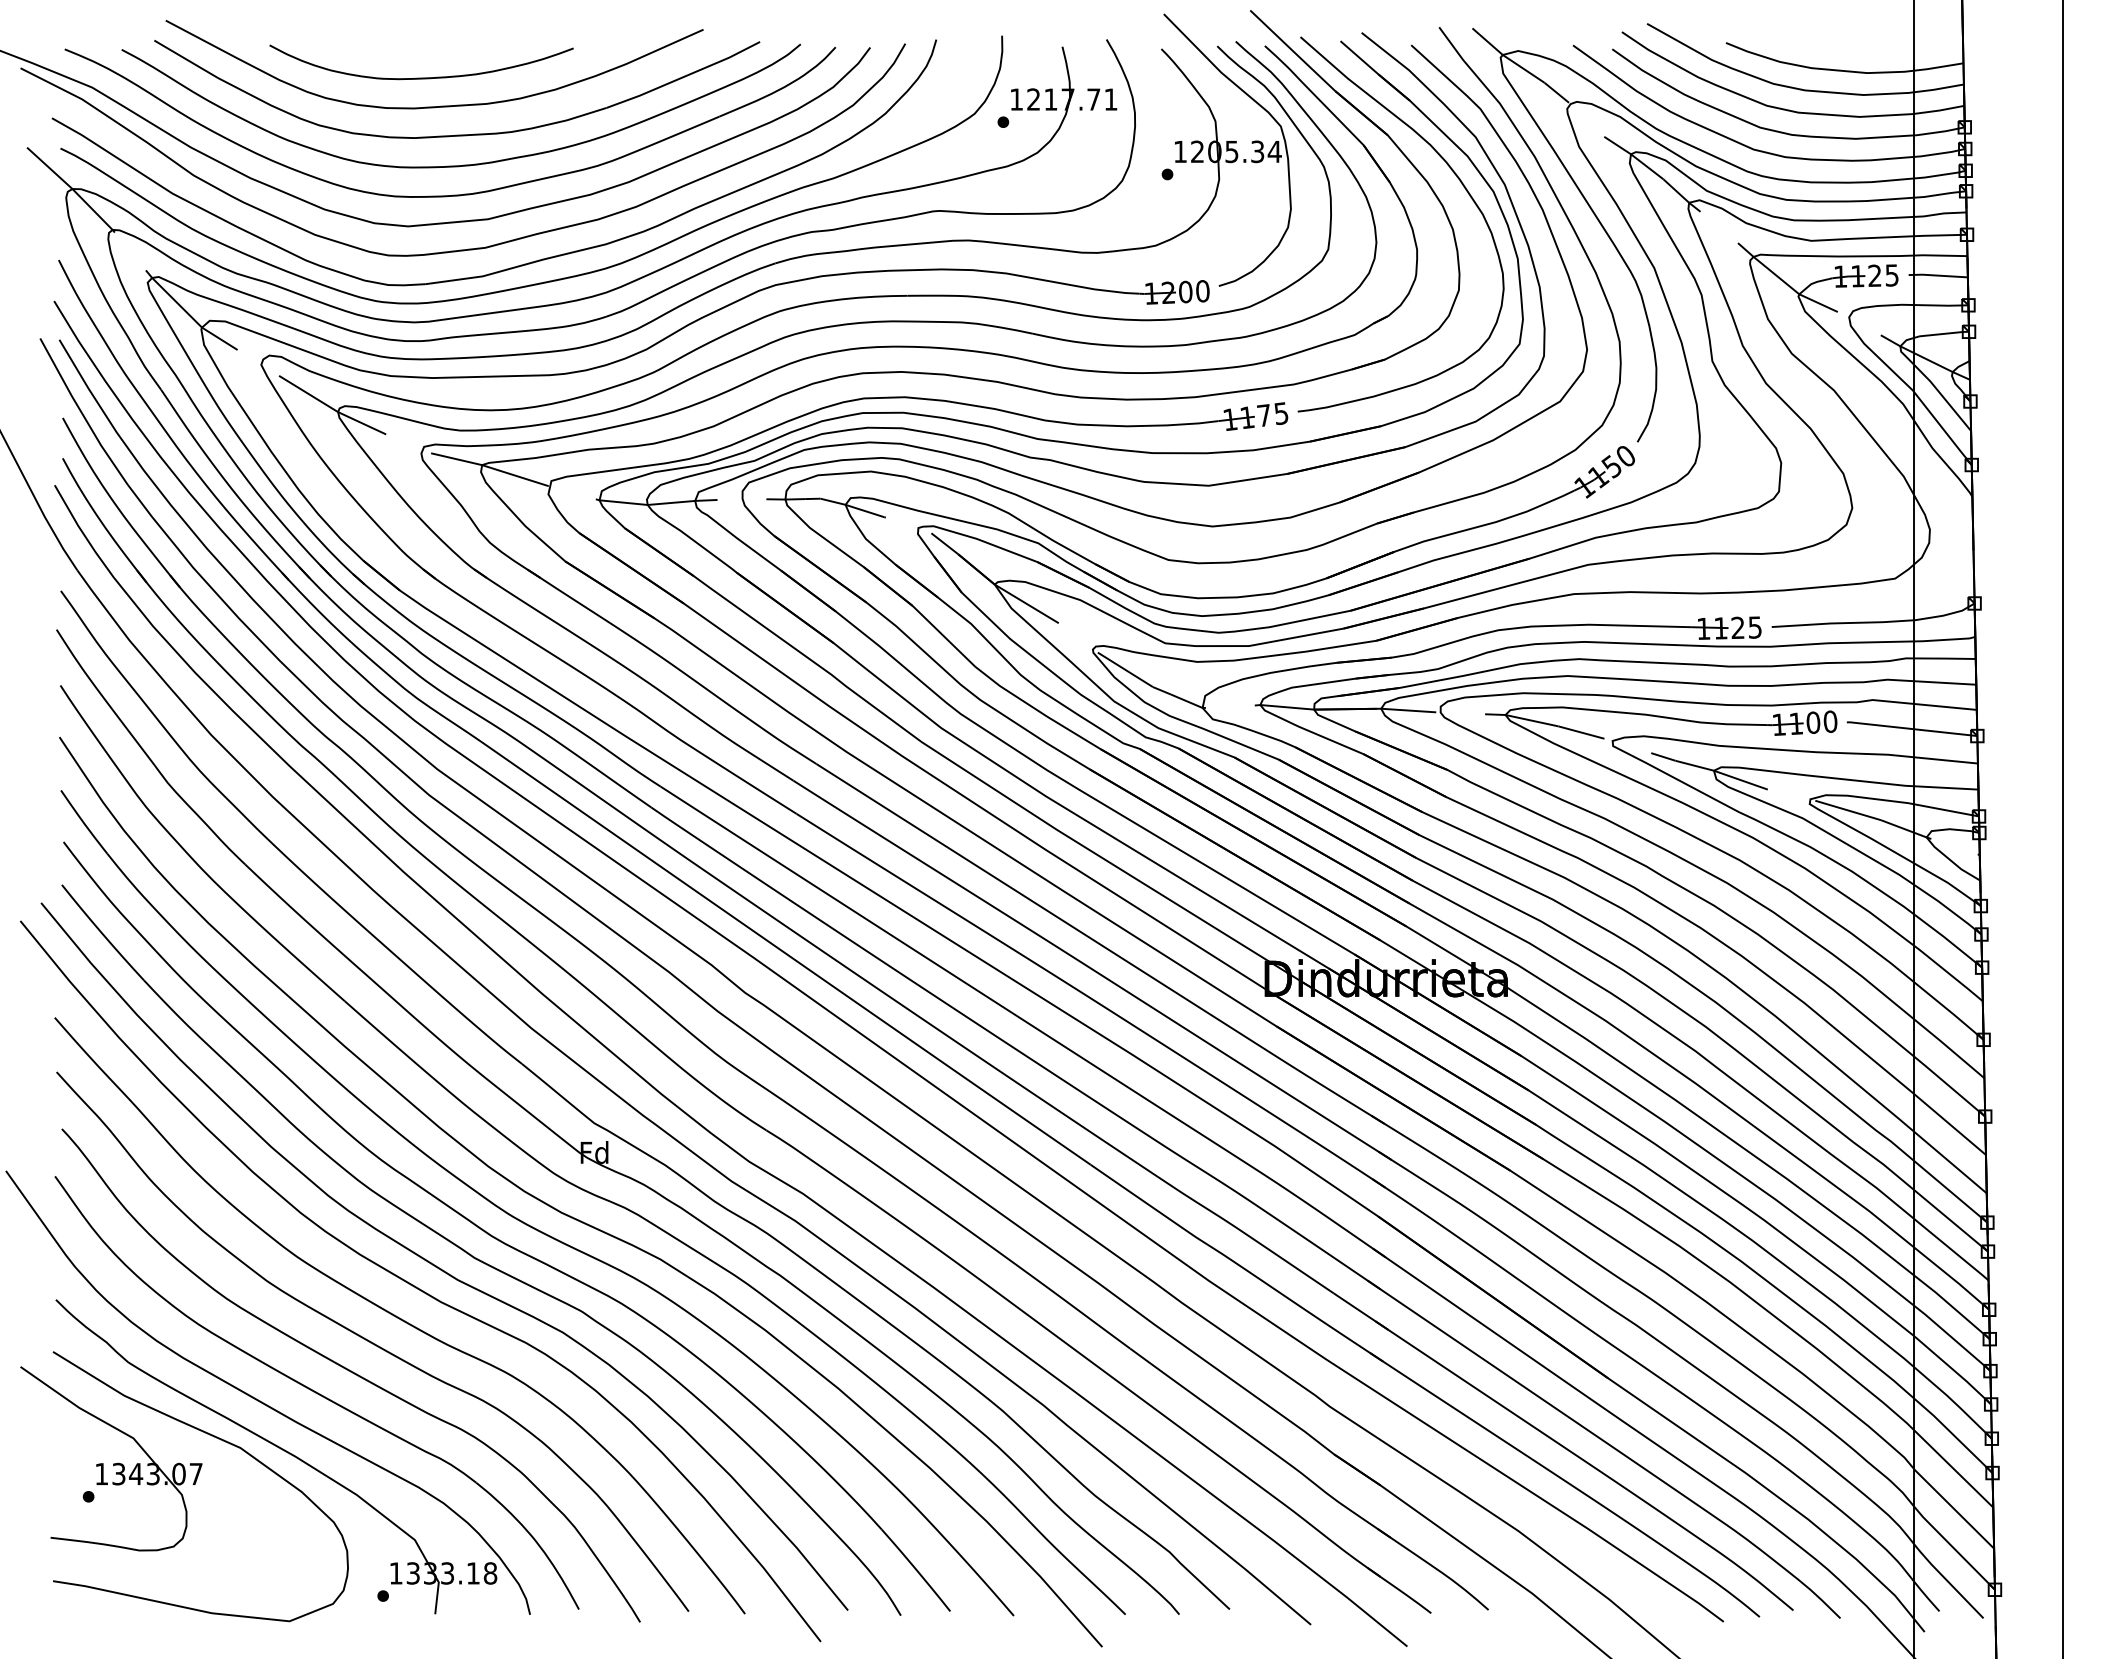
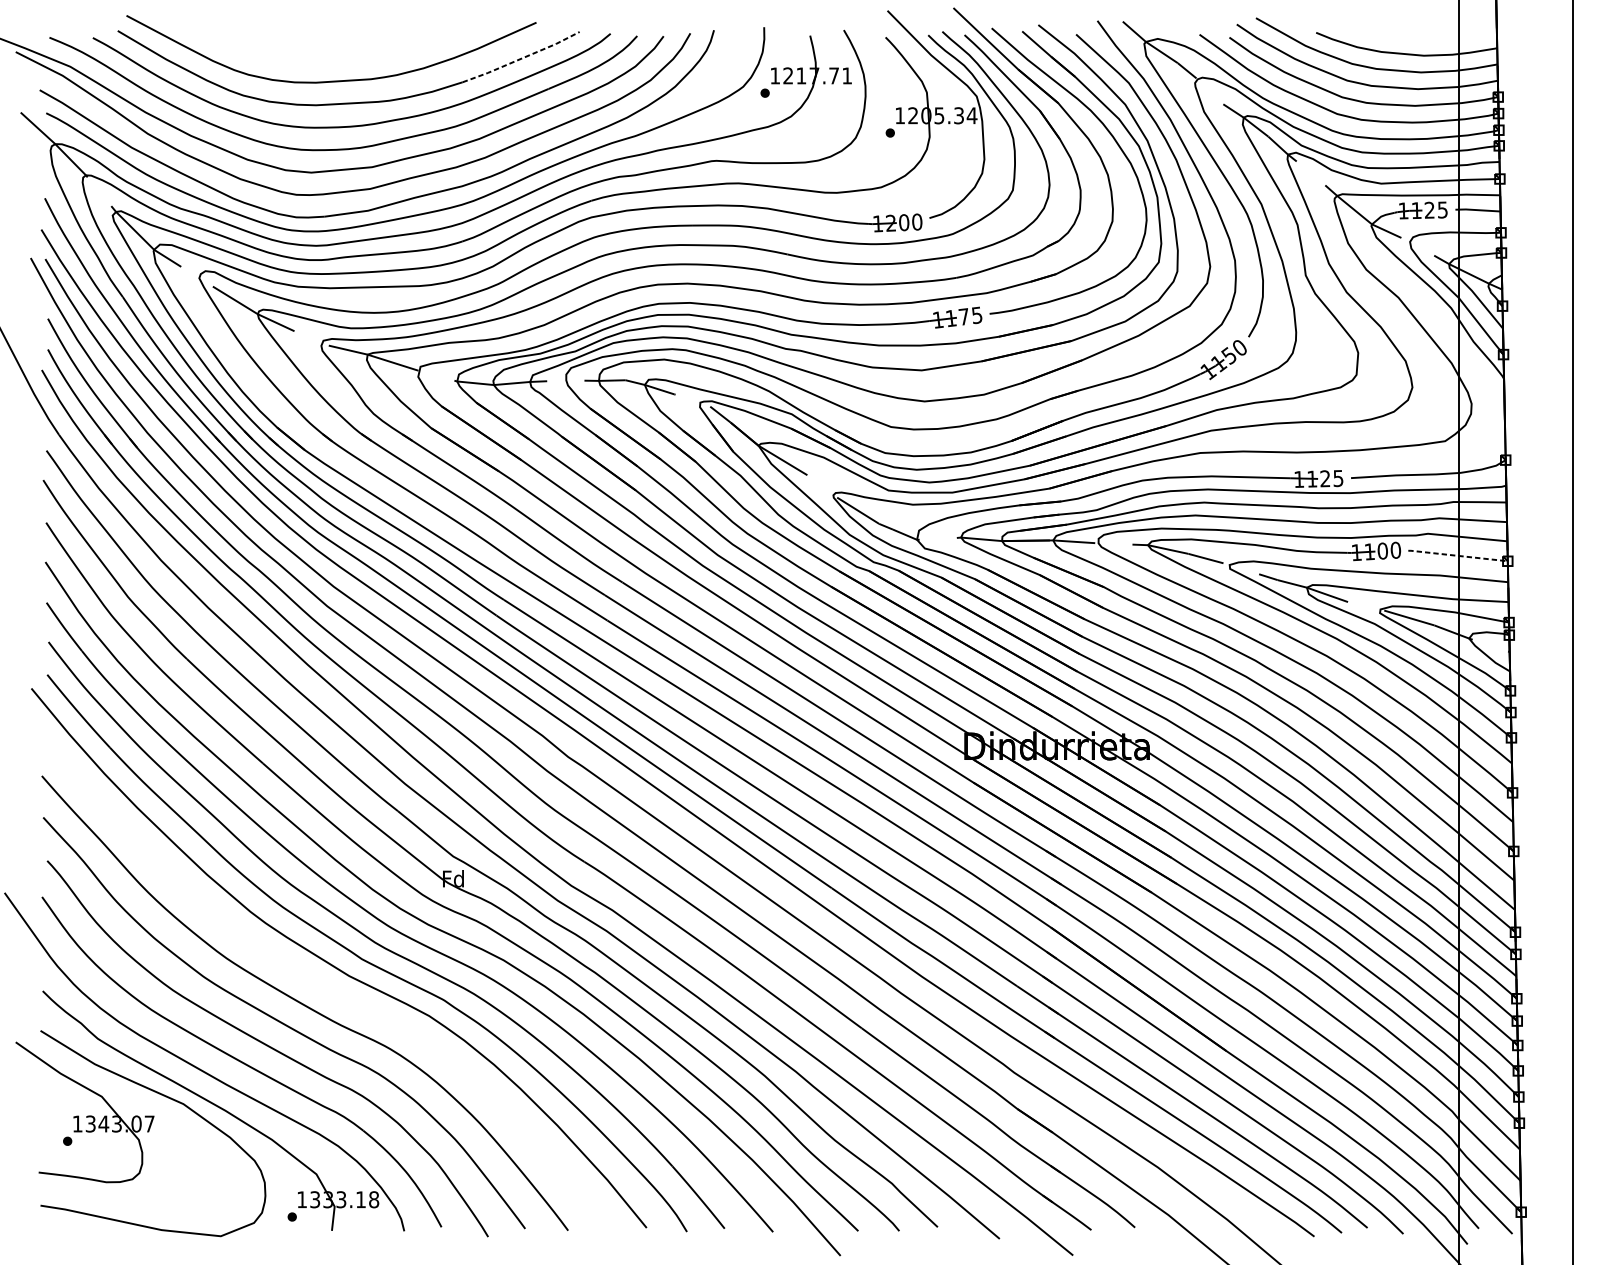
line: (684, 76) -> (522, 58), solid -> dashed
part: (421, 77) -> (321, 59), removed
line: (1911, 728) -> (1457, 555), solid -> dashed
curve: (418, 1287) -> (319, 981), removed

